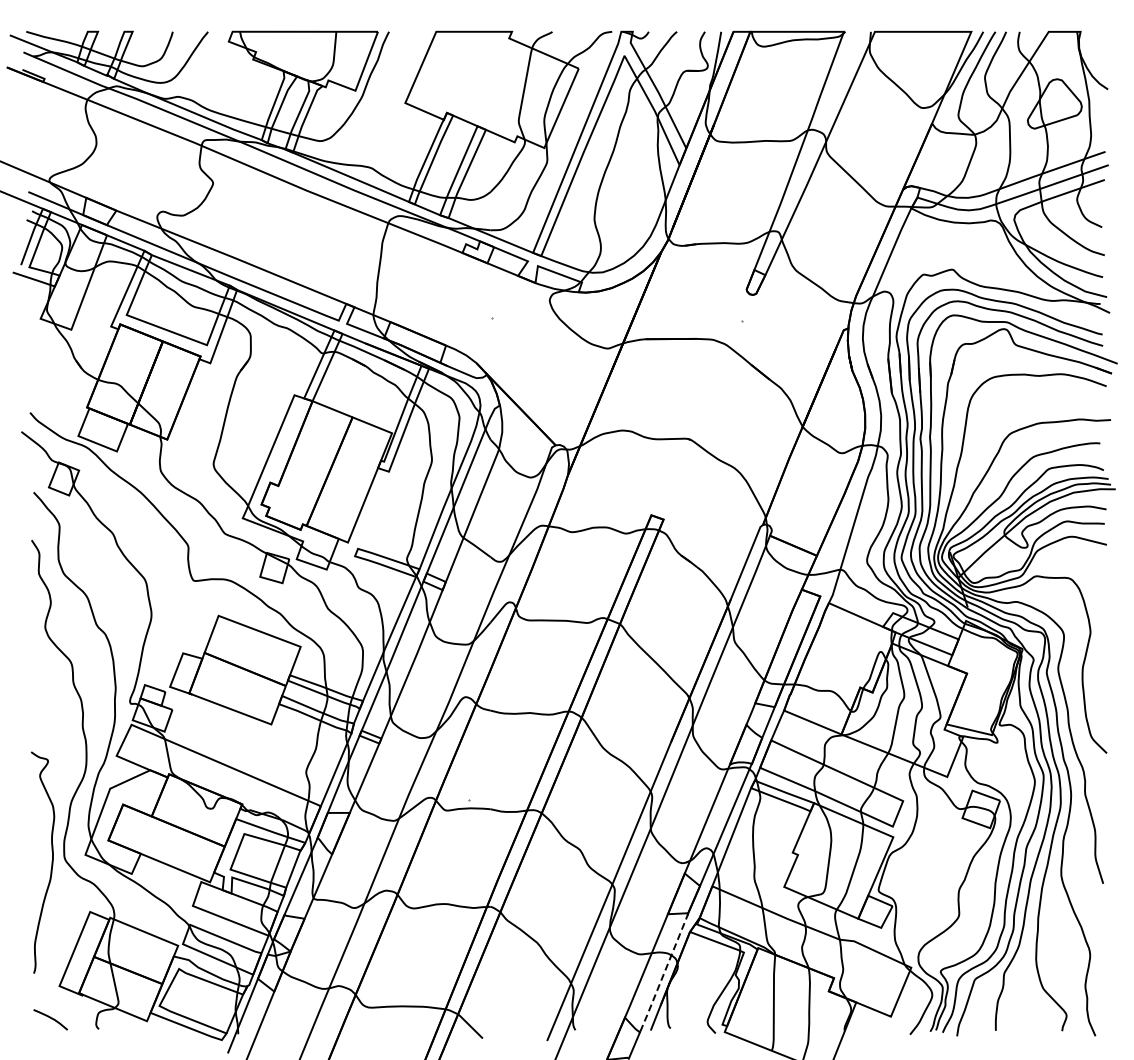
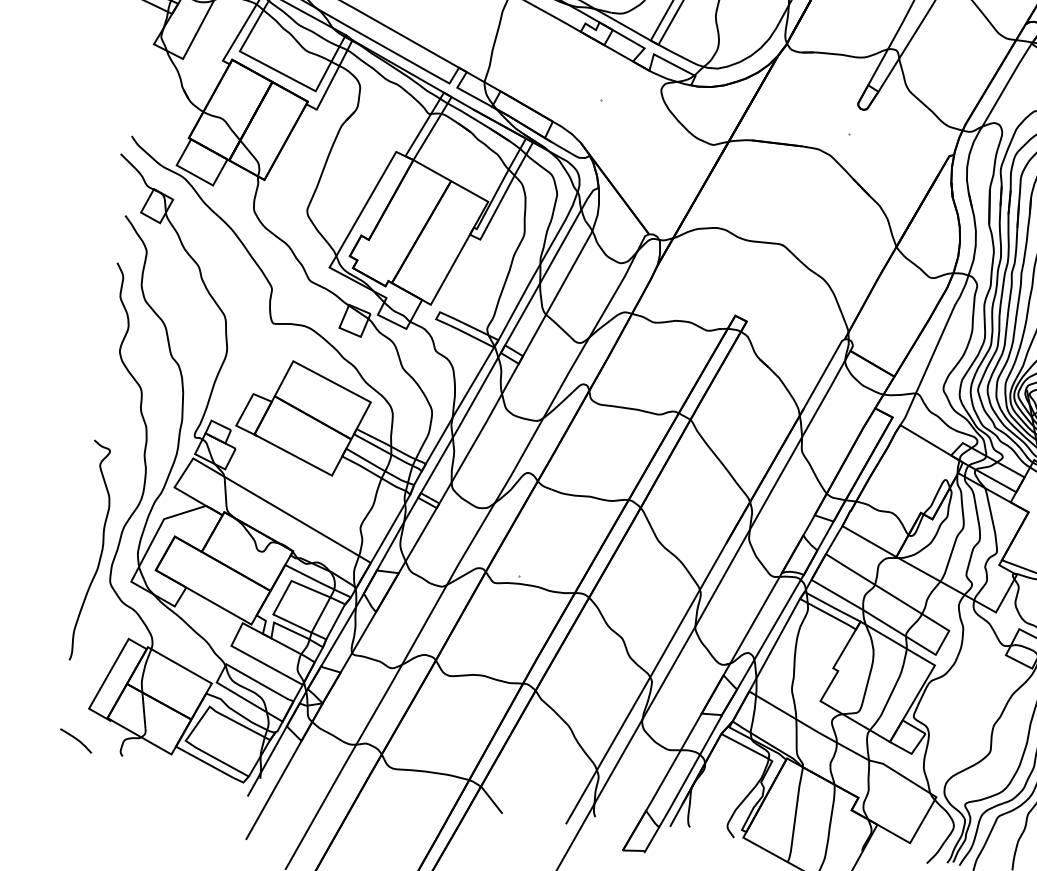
curve: (51, 862) -> (100, 552), moved
line: (664, 972) -> (690, 770), dashed -> solid

